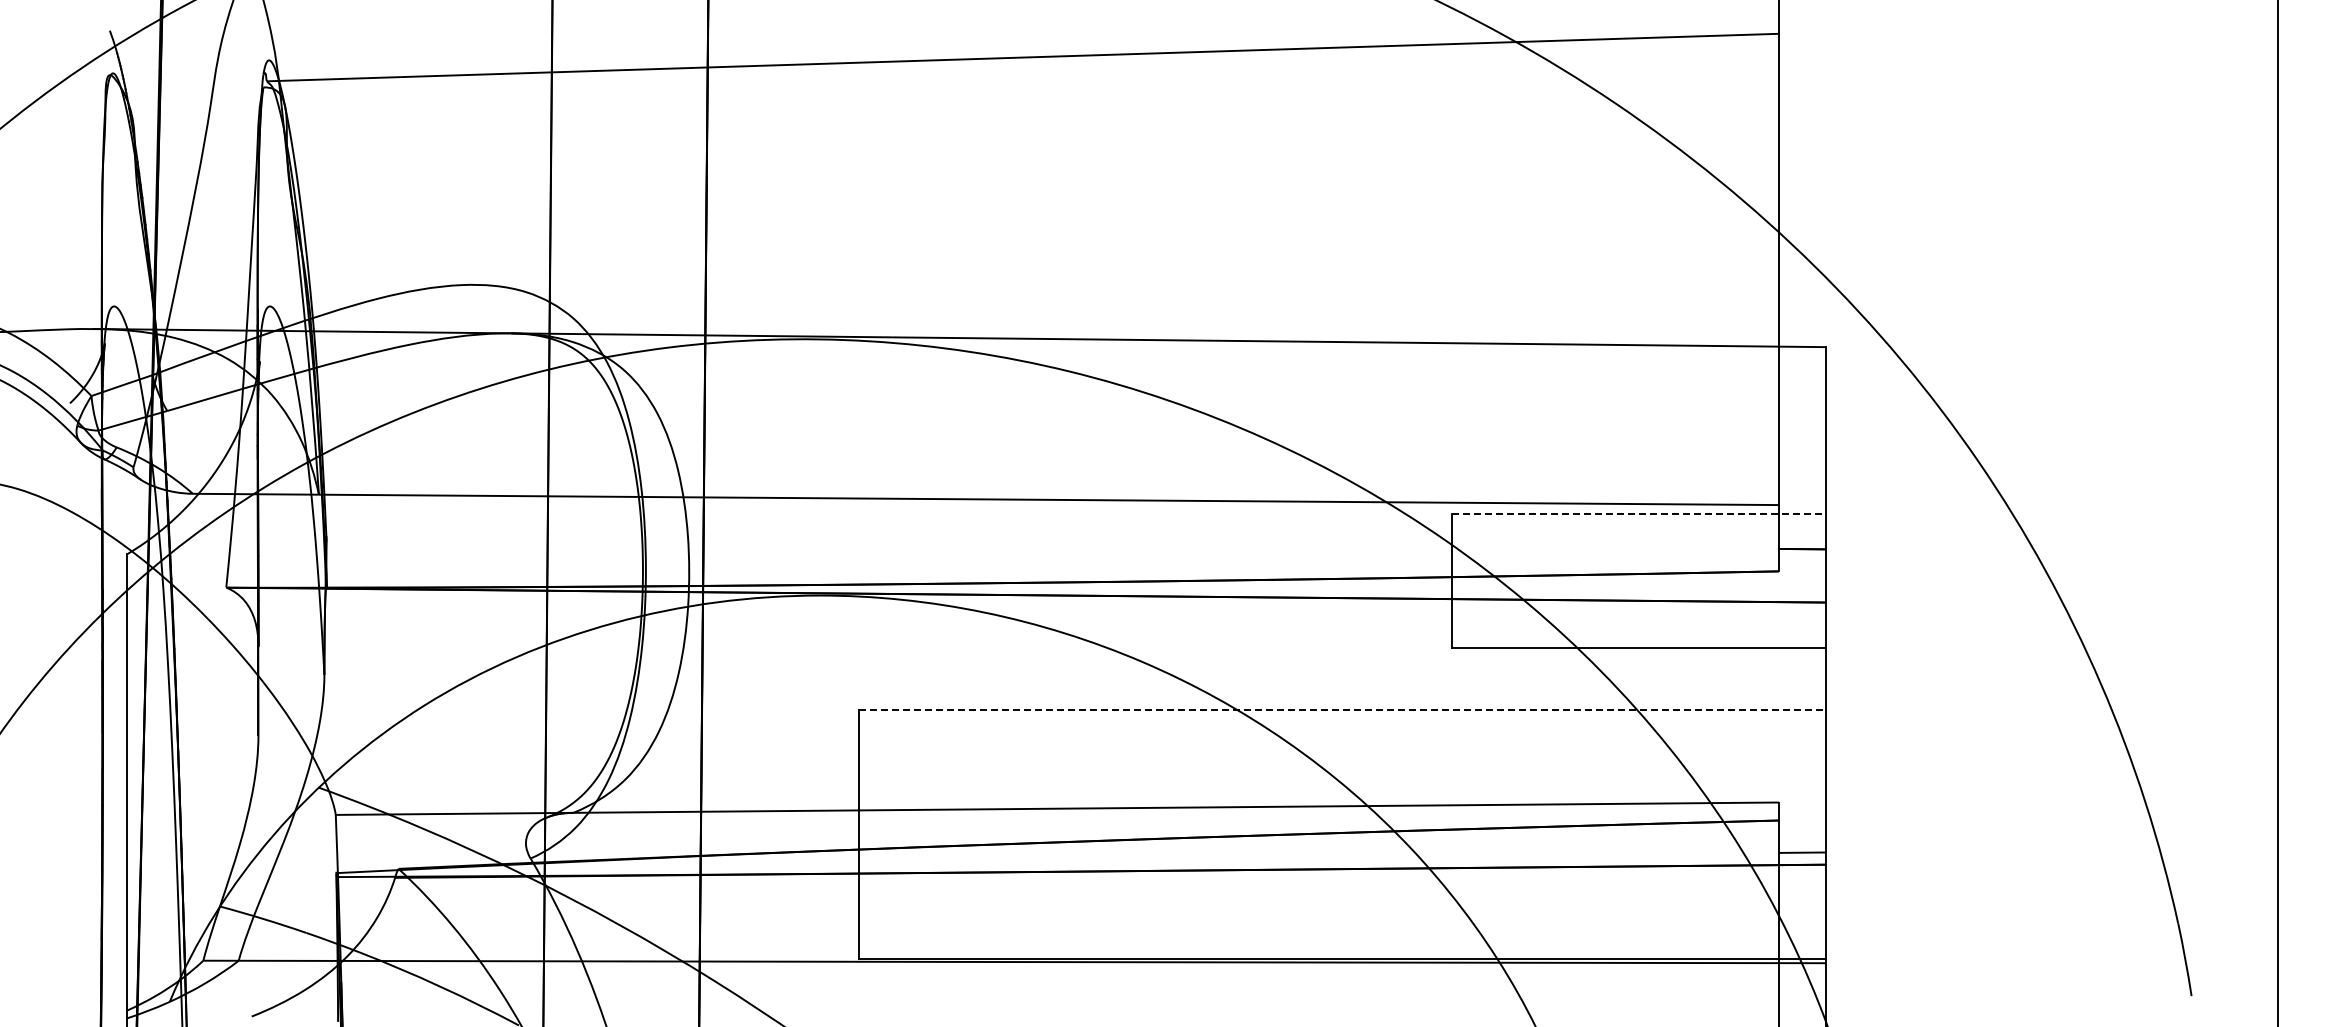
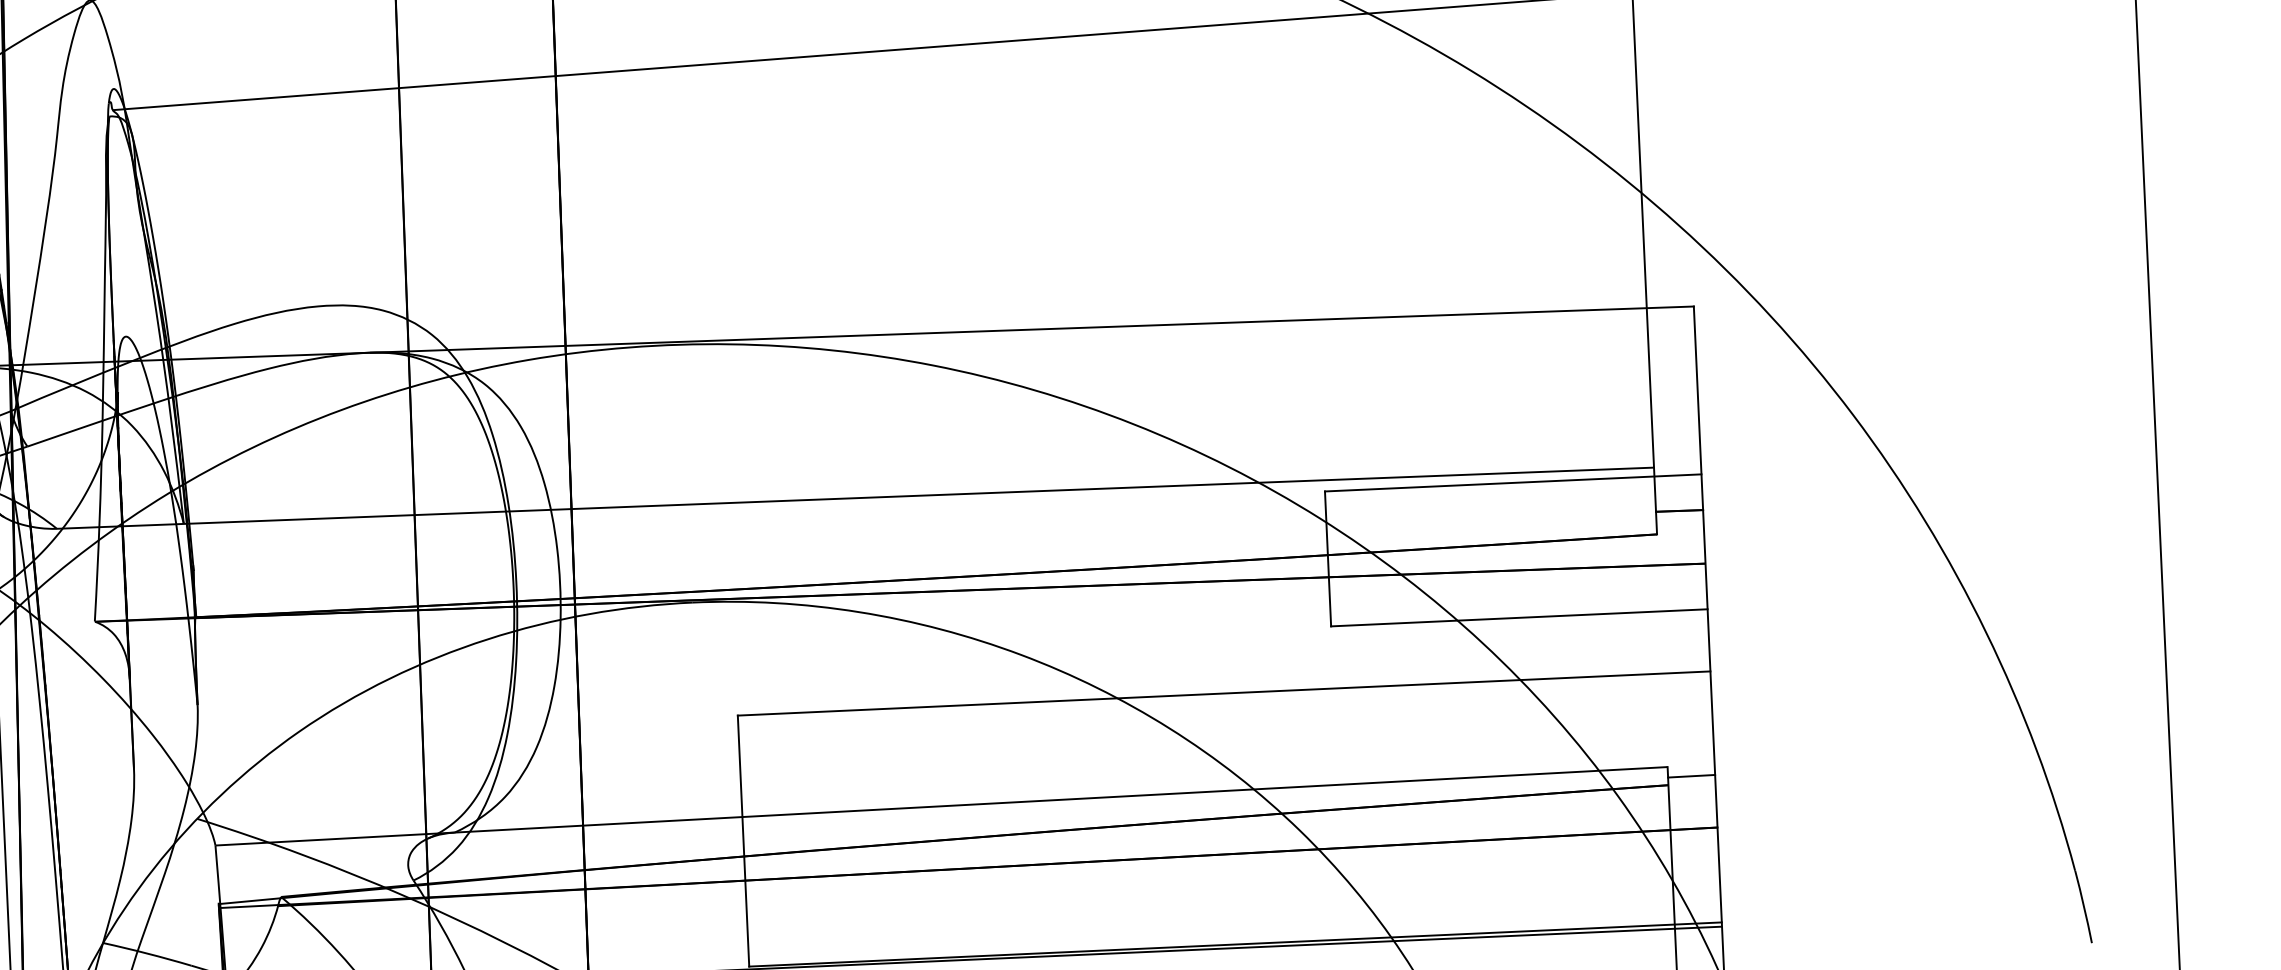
line: (1638, 513) -> (1513, 482), dashed -> solid
line: (1343, 709) -> (1225, 693), dashed -> solid
line: (1801, 852) -> (1690, 776), moved

